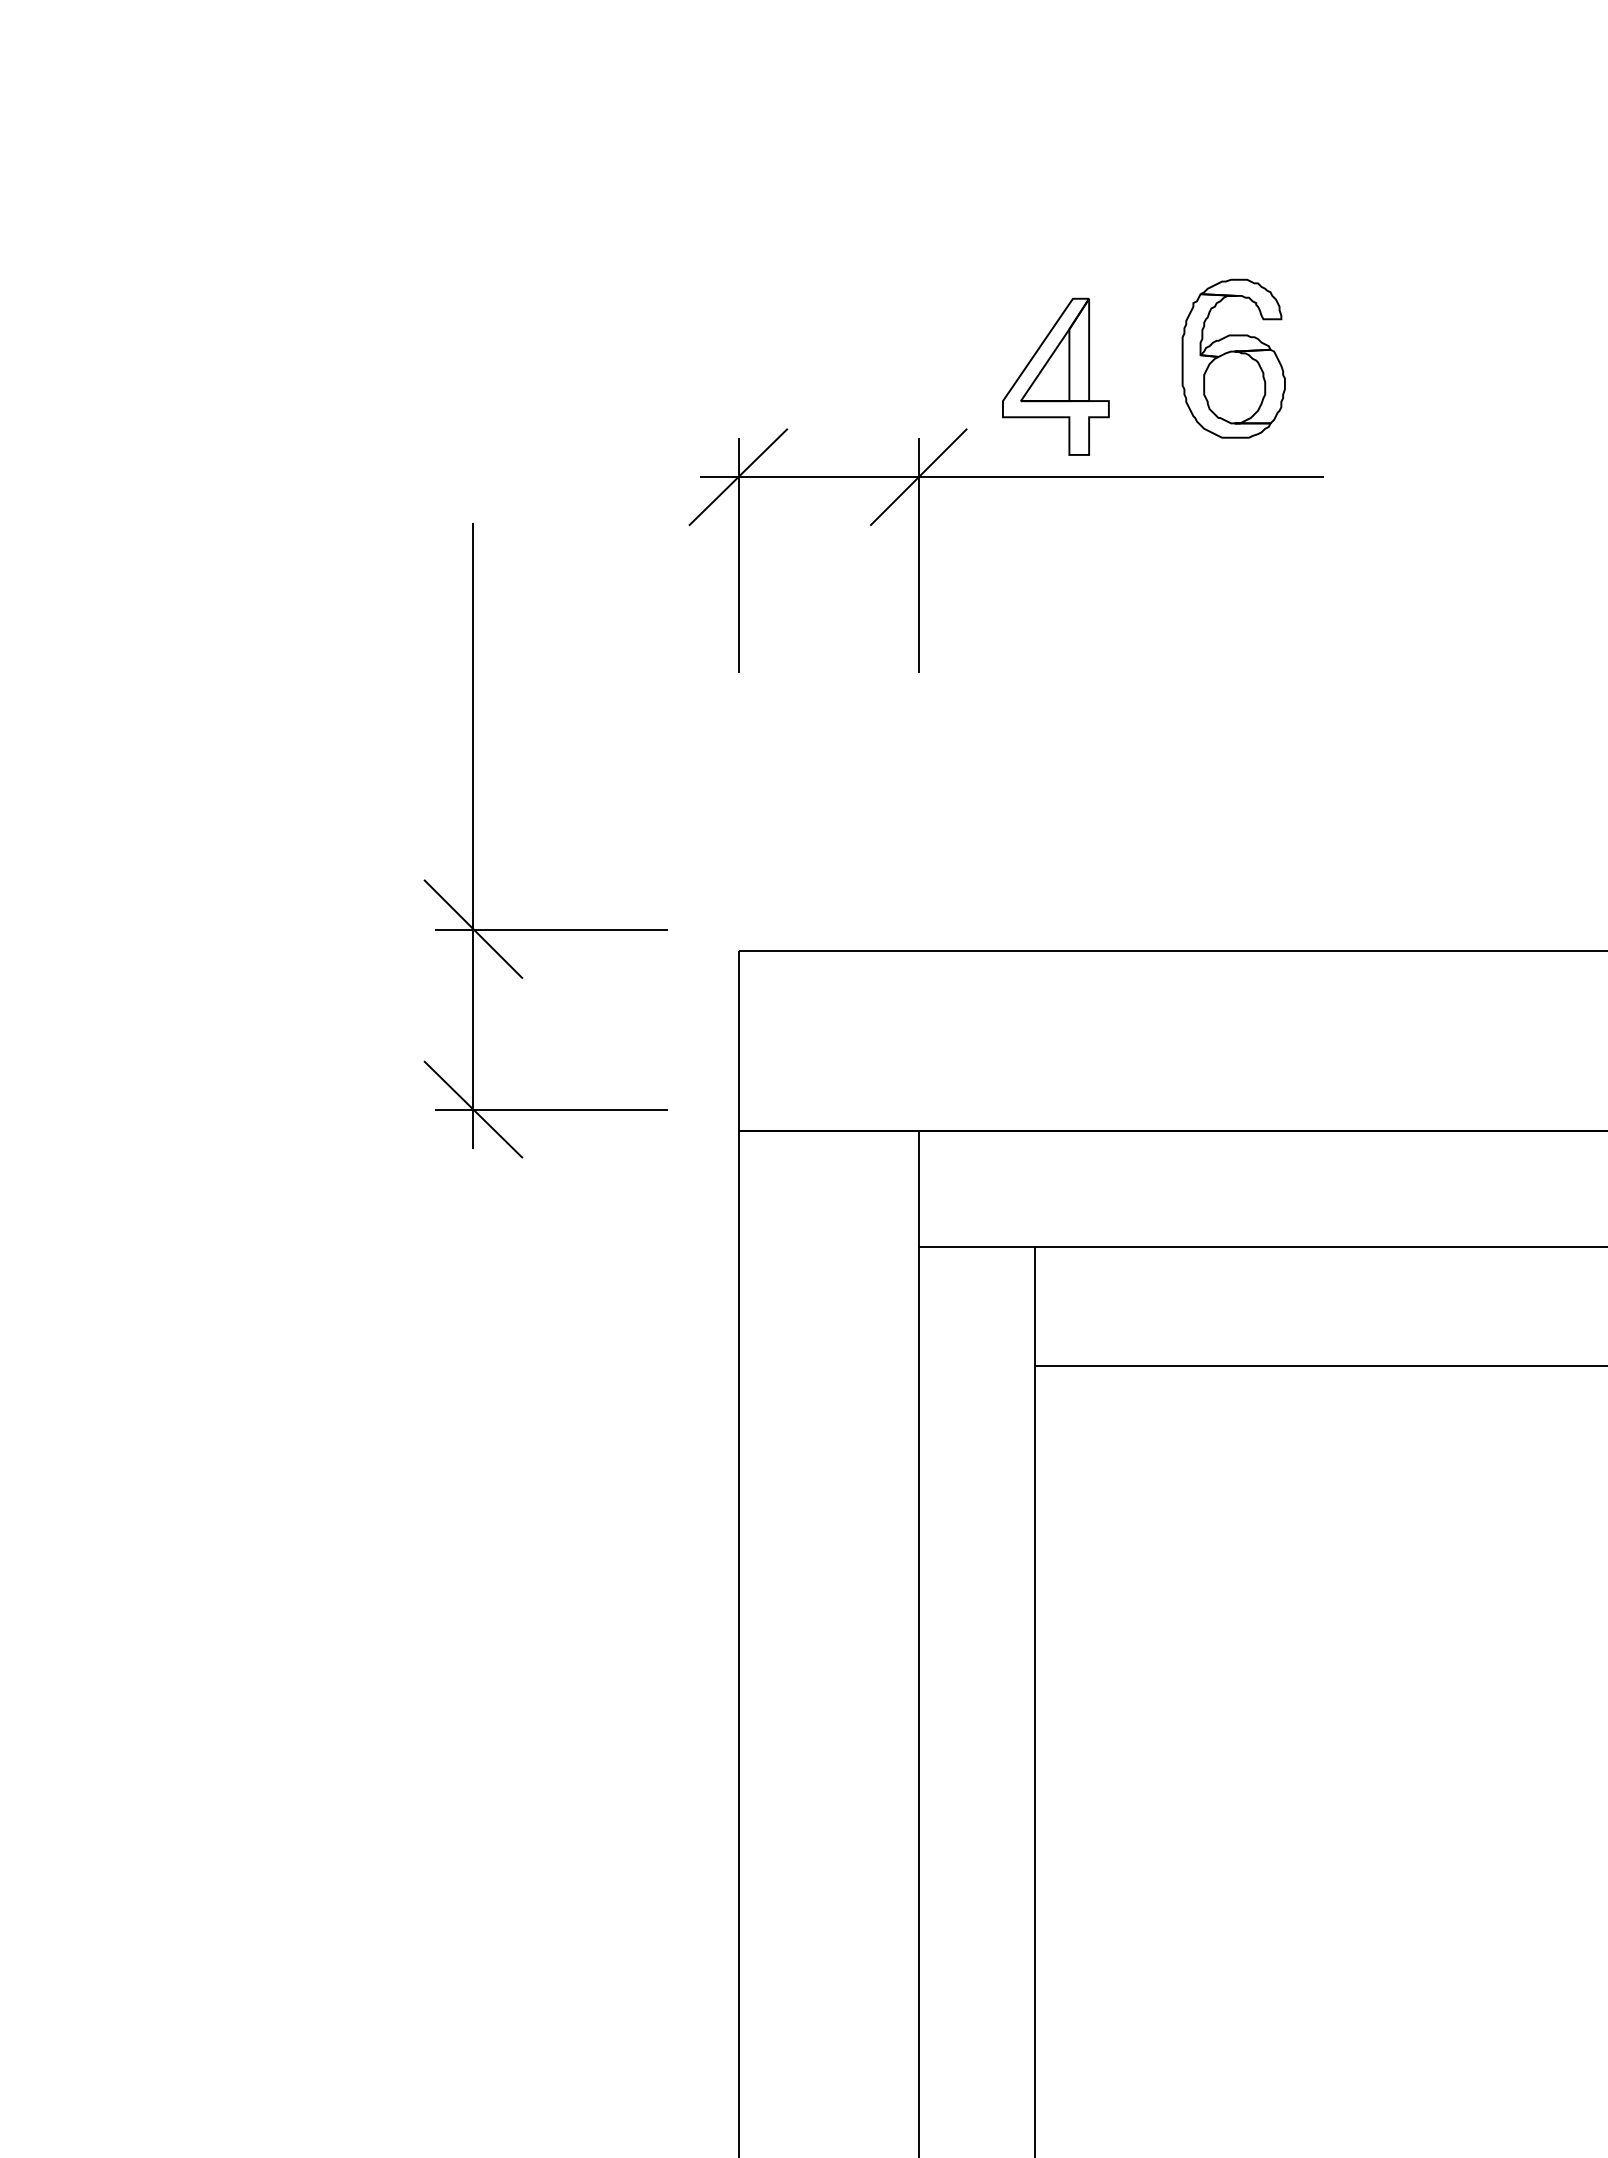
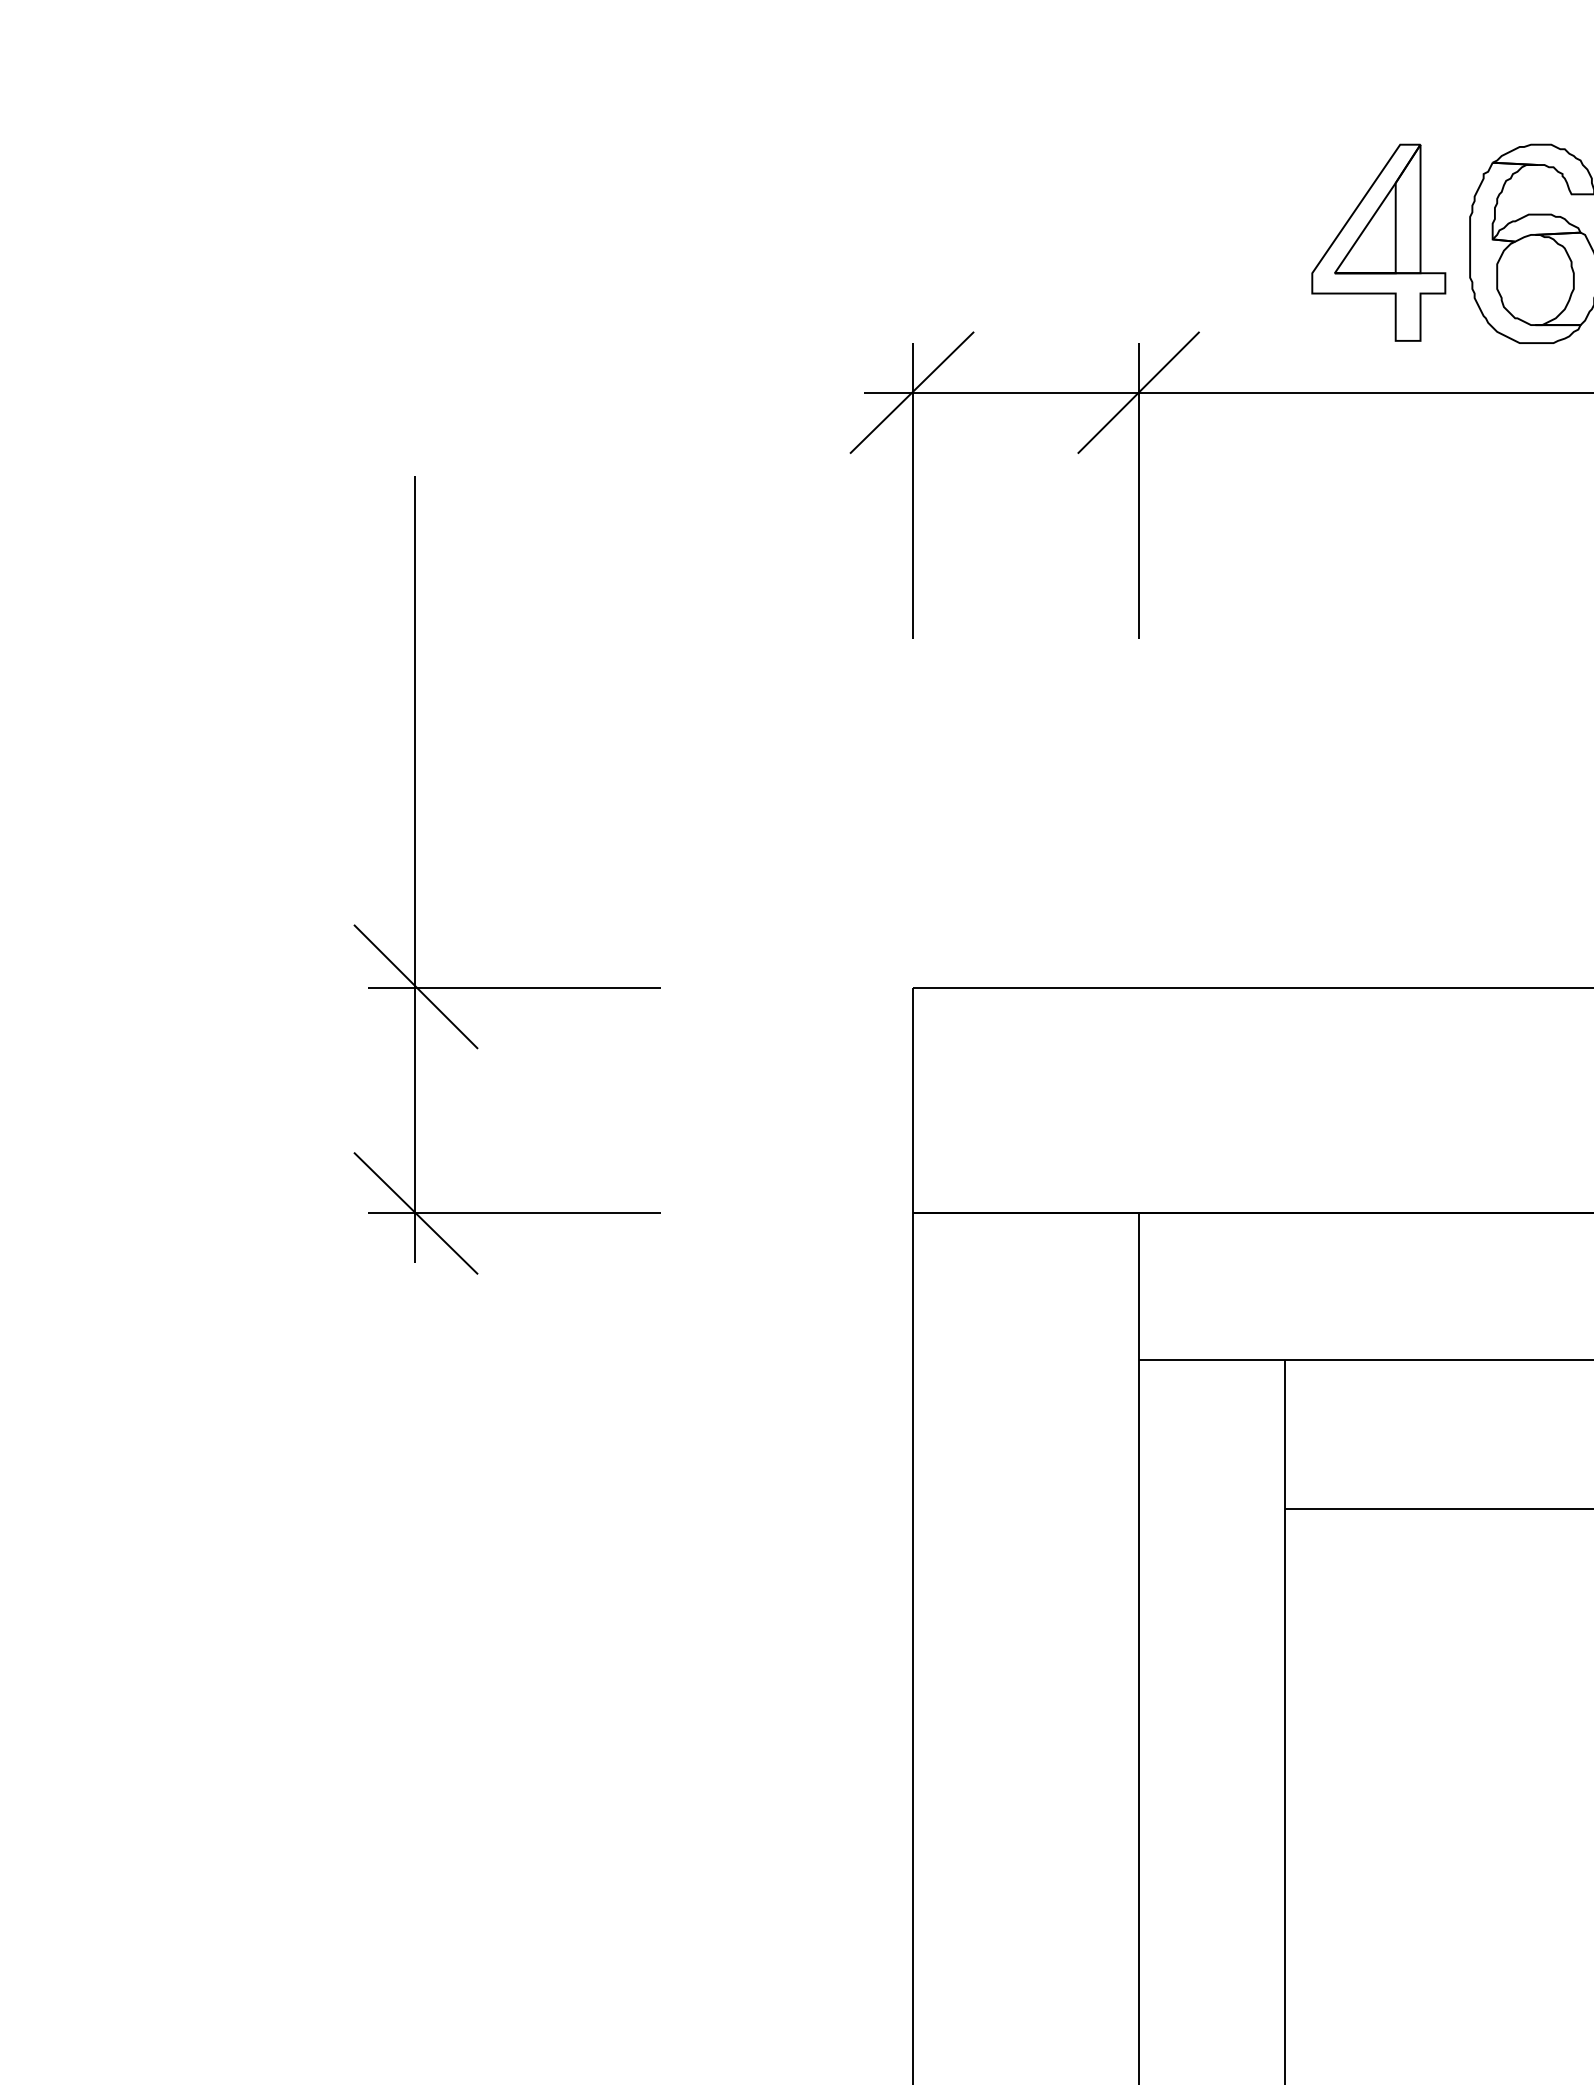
part: (1055, 376) -> (1378, 242), moved
part: (473, 840) -> (416, 875), moved

